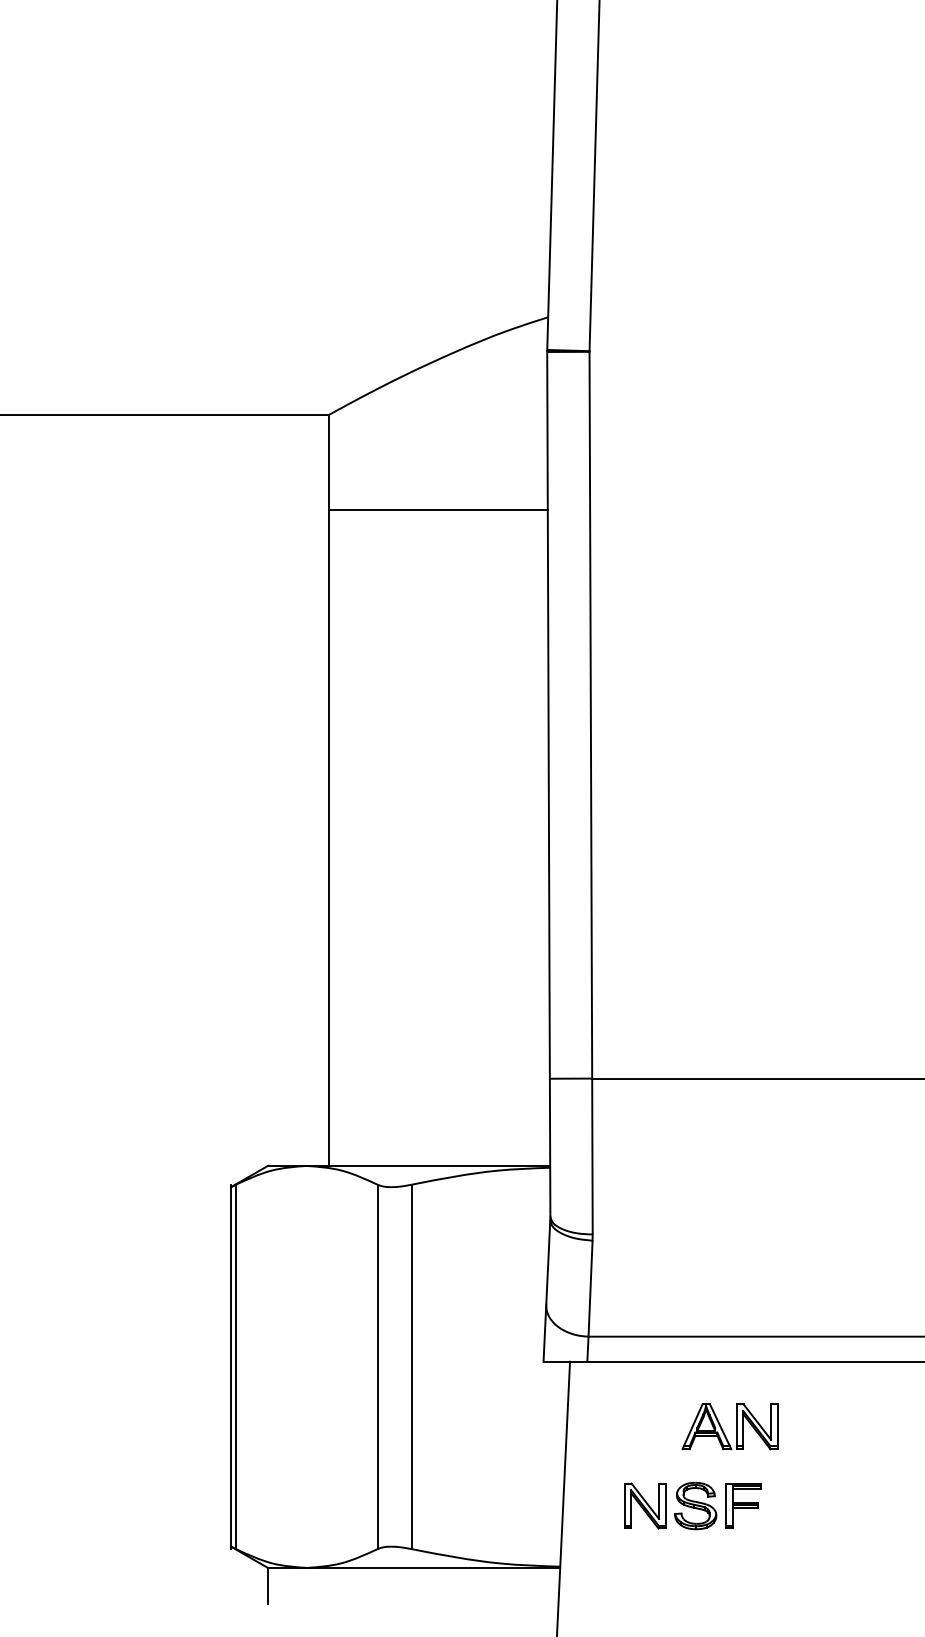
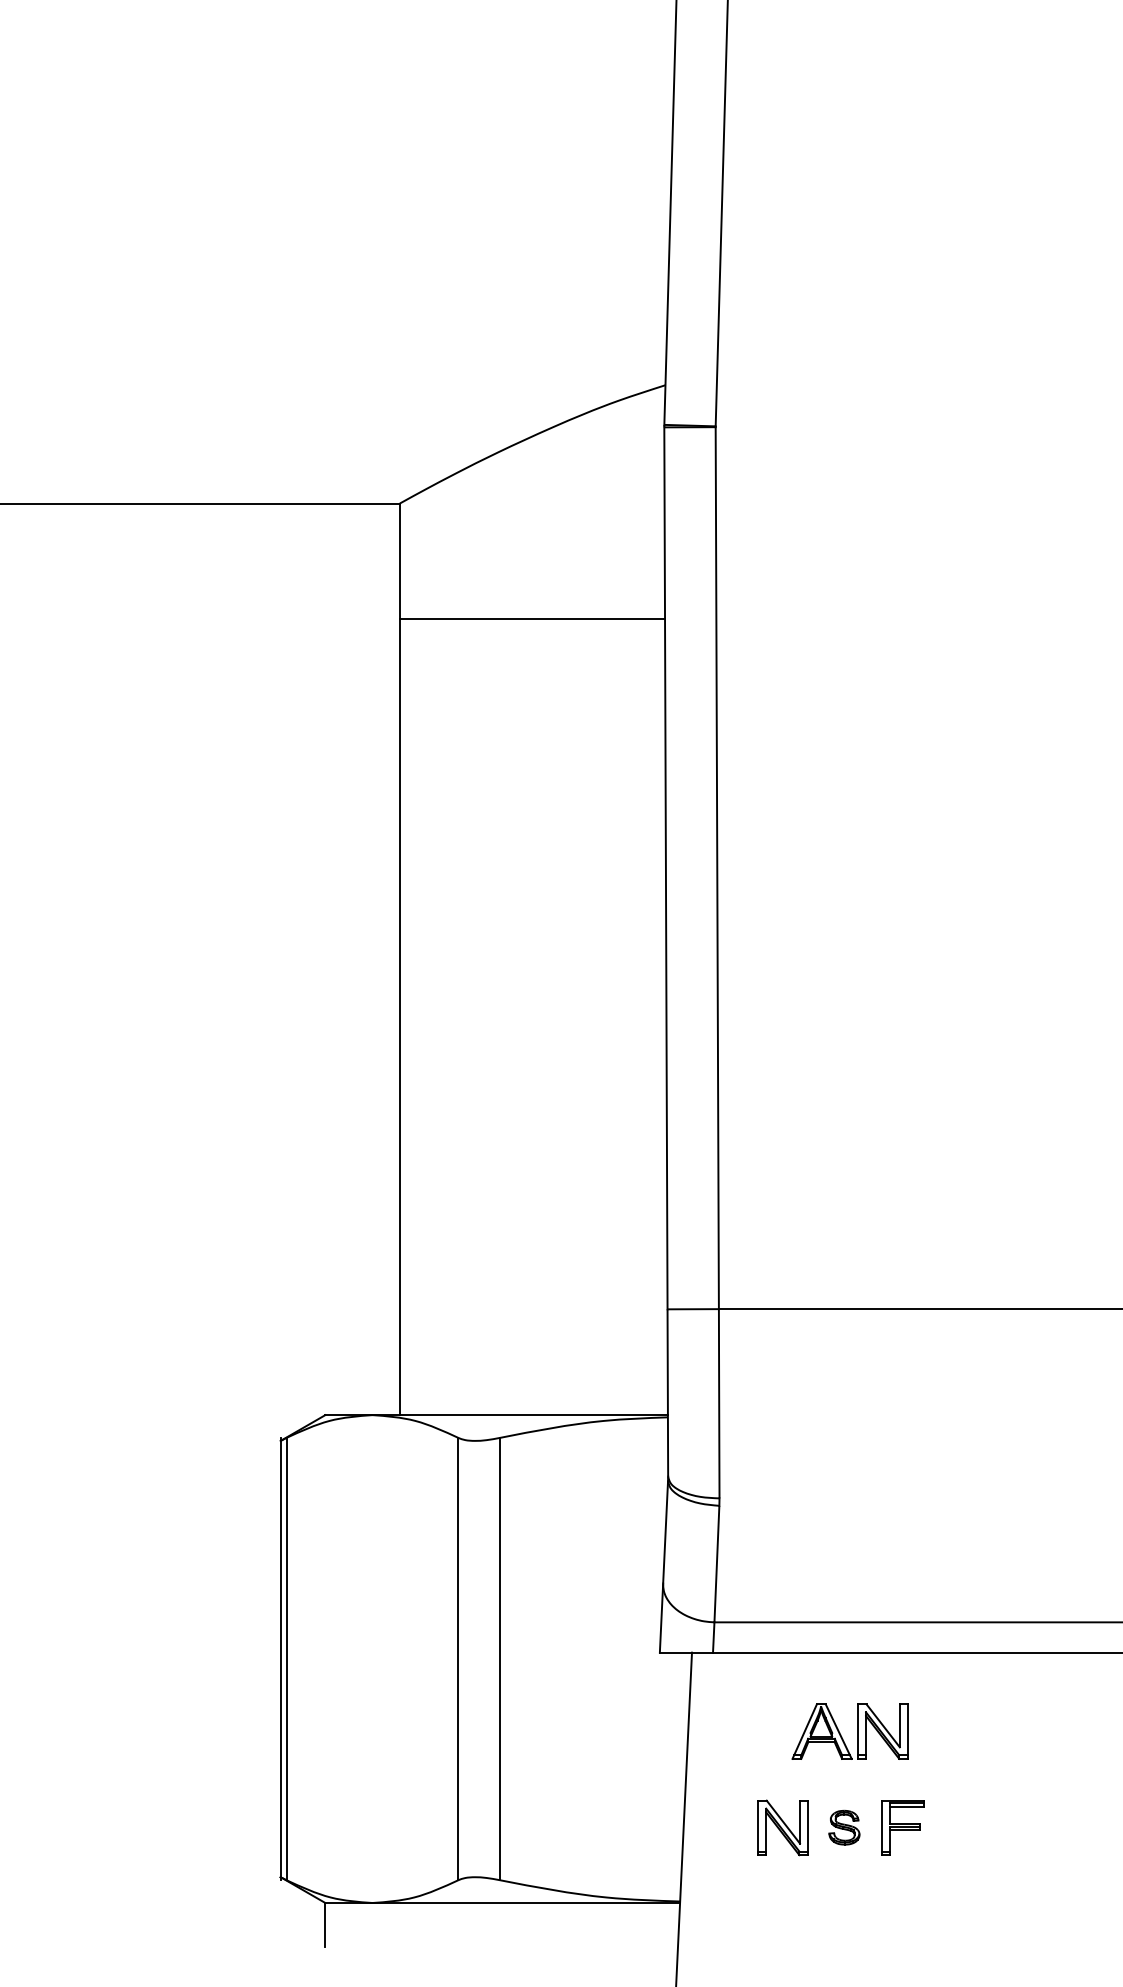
part: (736, 1426) -> (857, 1731), moved
part: (695, 1505) -> (844, 1827), size x0.6

